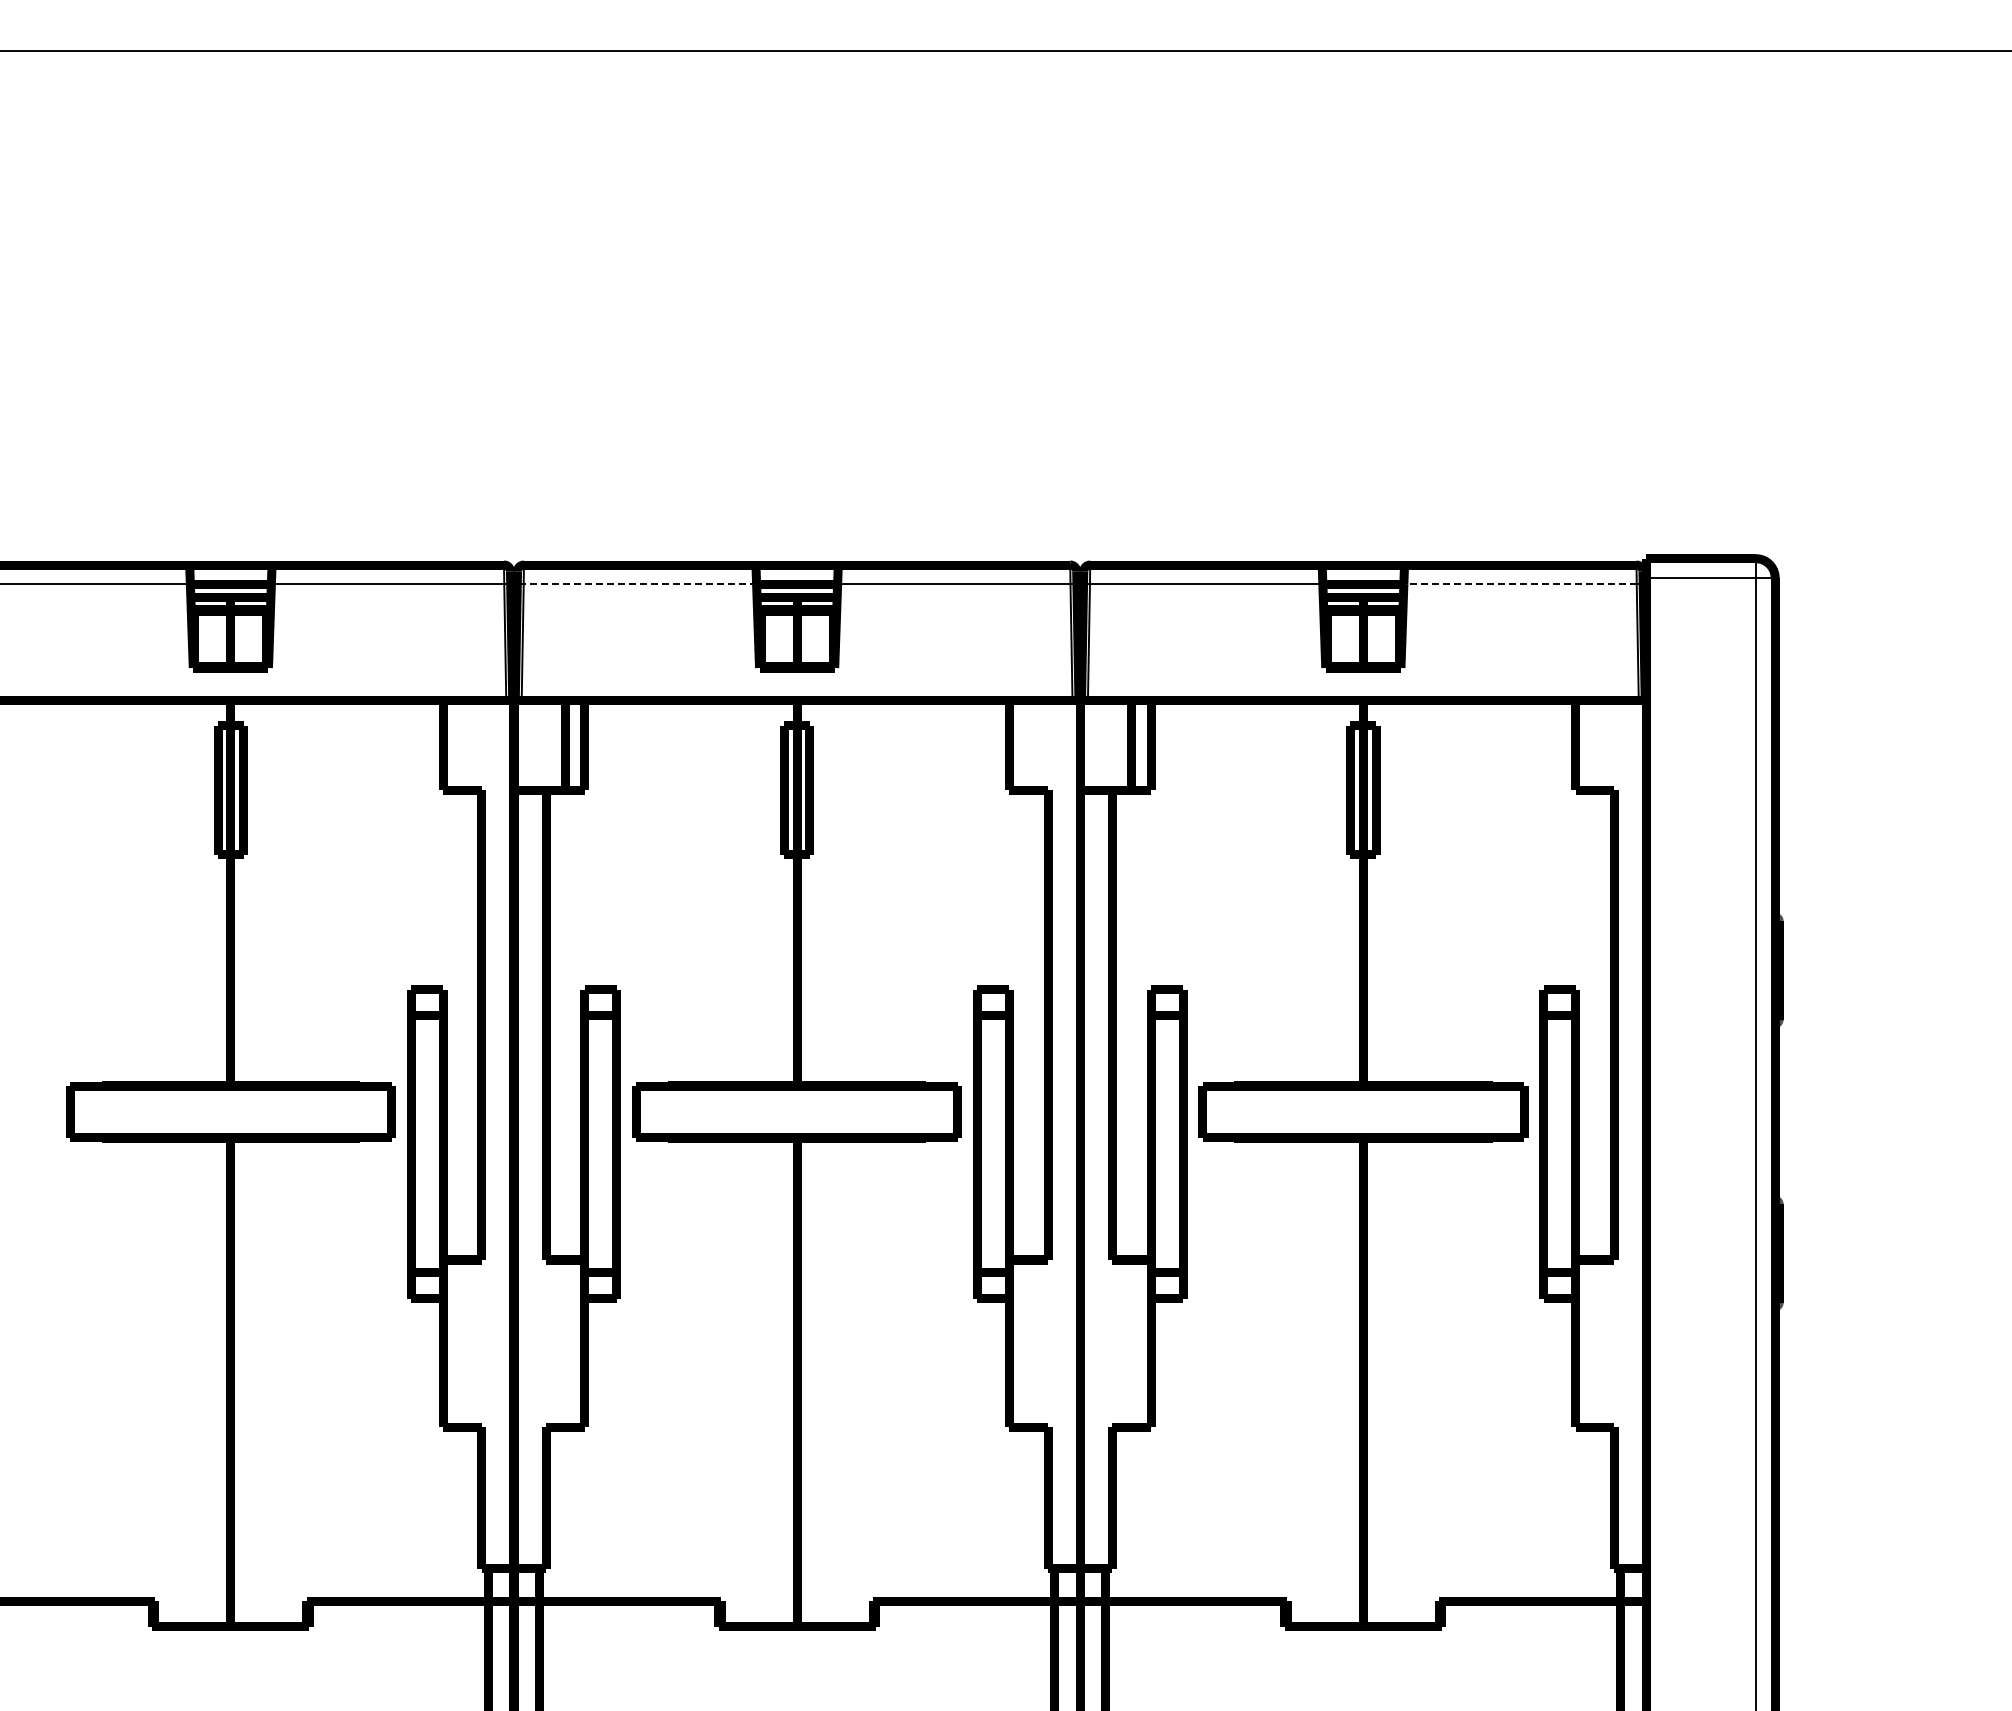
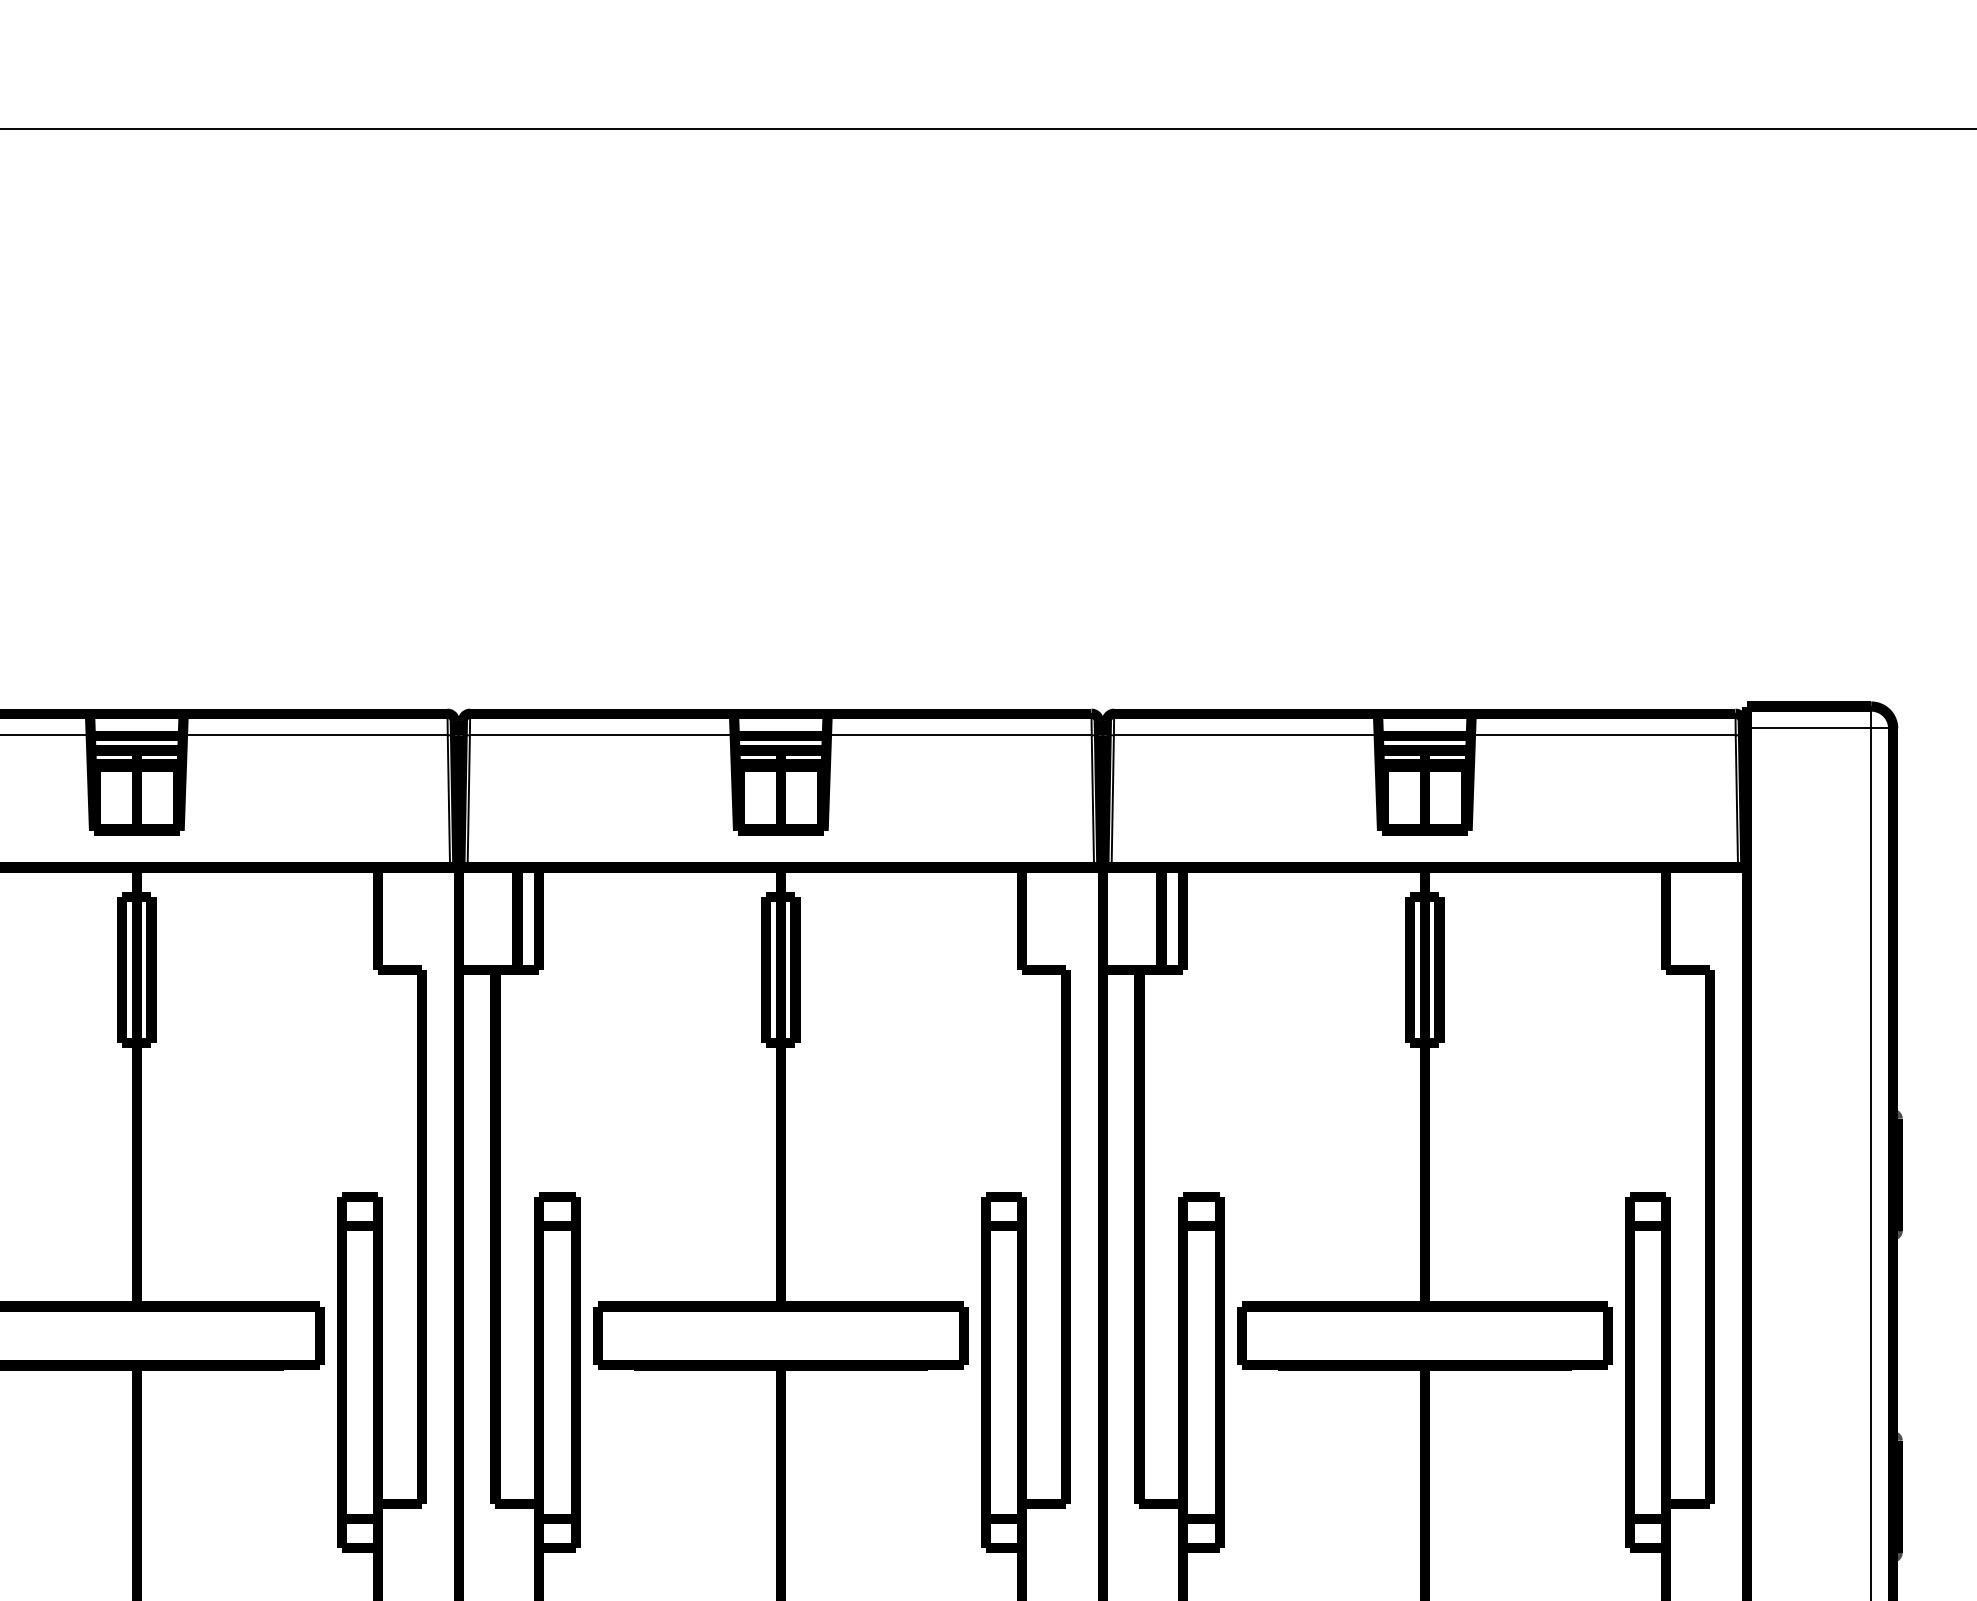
line: (639, 584) -> (601, 735), dashed -> solid
line: (1519, 584) -> (1602, 735), dashed -> solid

